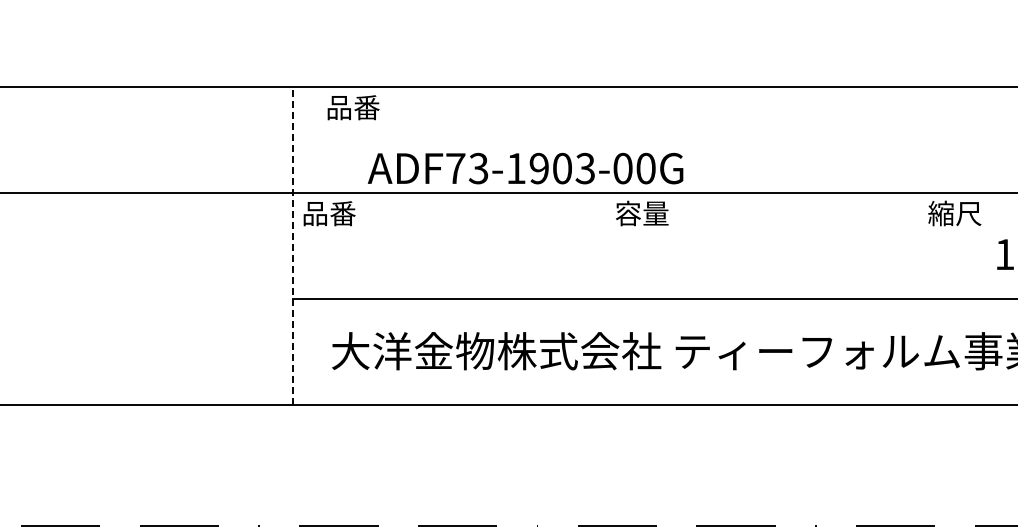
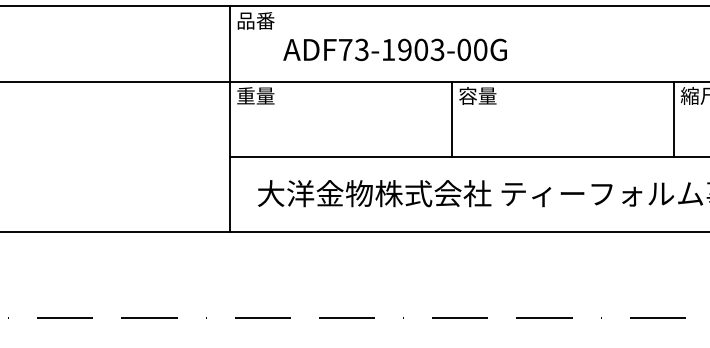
text: (353, 107) -> (256, 20), moved
text: (525, 168) -> (395, 49), moved
text: (328, 213) -> (255, 95), 品番 -> 重量
line: (292, 246) -> (229, 119), dashed -> solid
line: (605, 246) -> (451, 119), added
line: (918, 246) -> (673, 119), added

